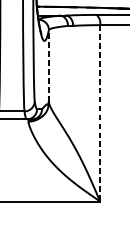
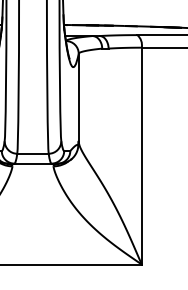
line: (48, 65) -> (78, 97), dashed -> solid
line: (99, 113) -> (141, 156), dashed -> solid

